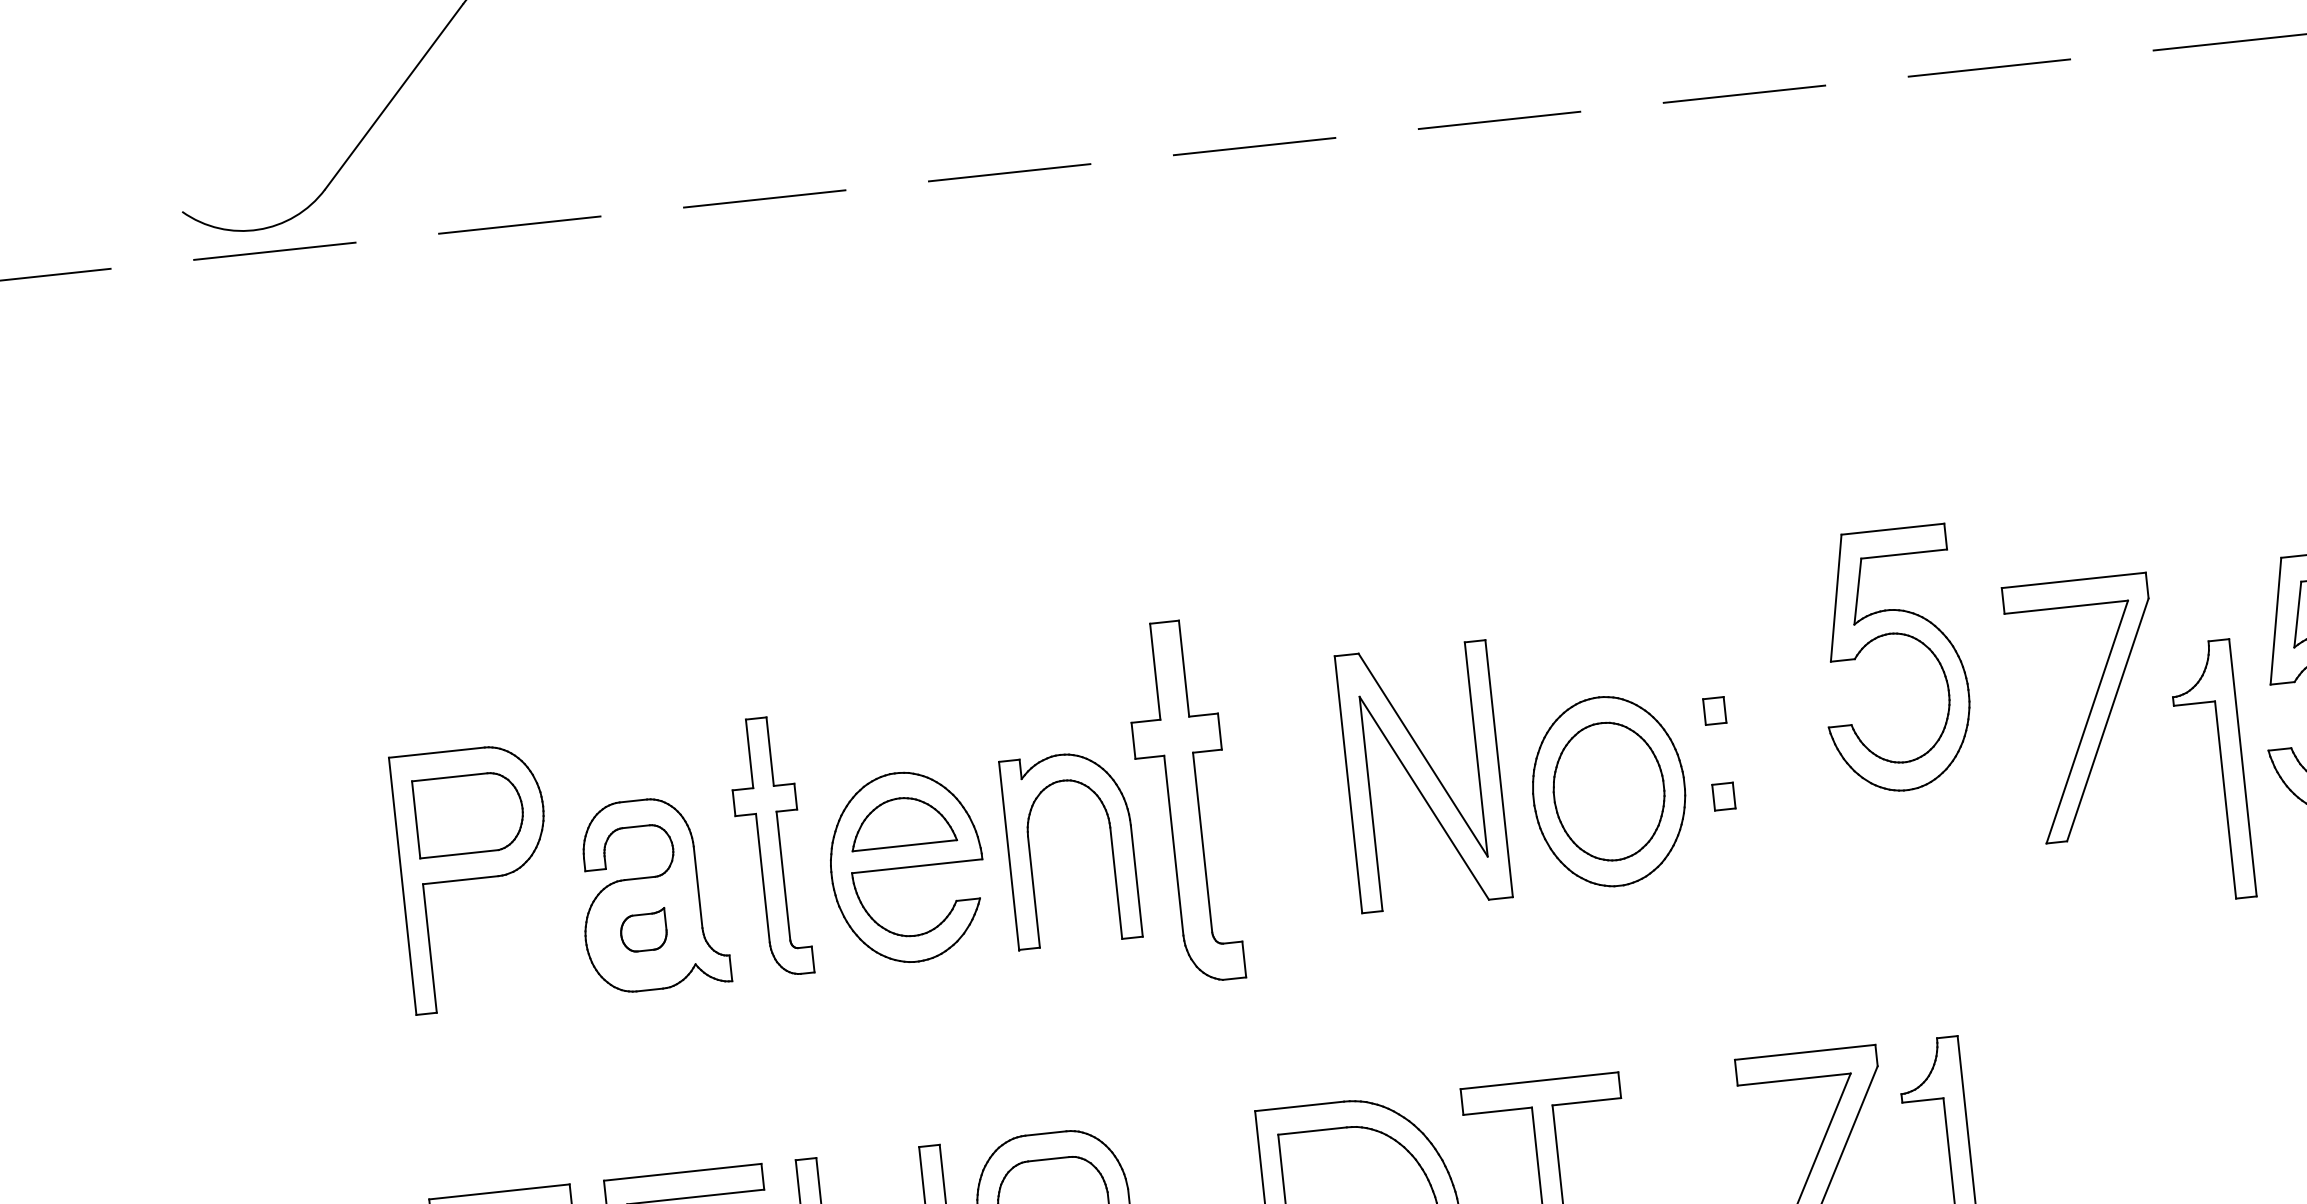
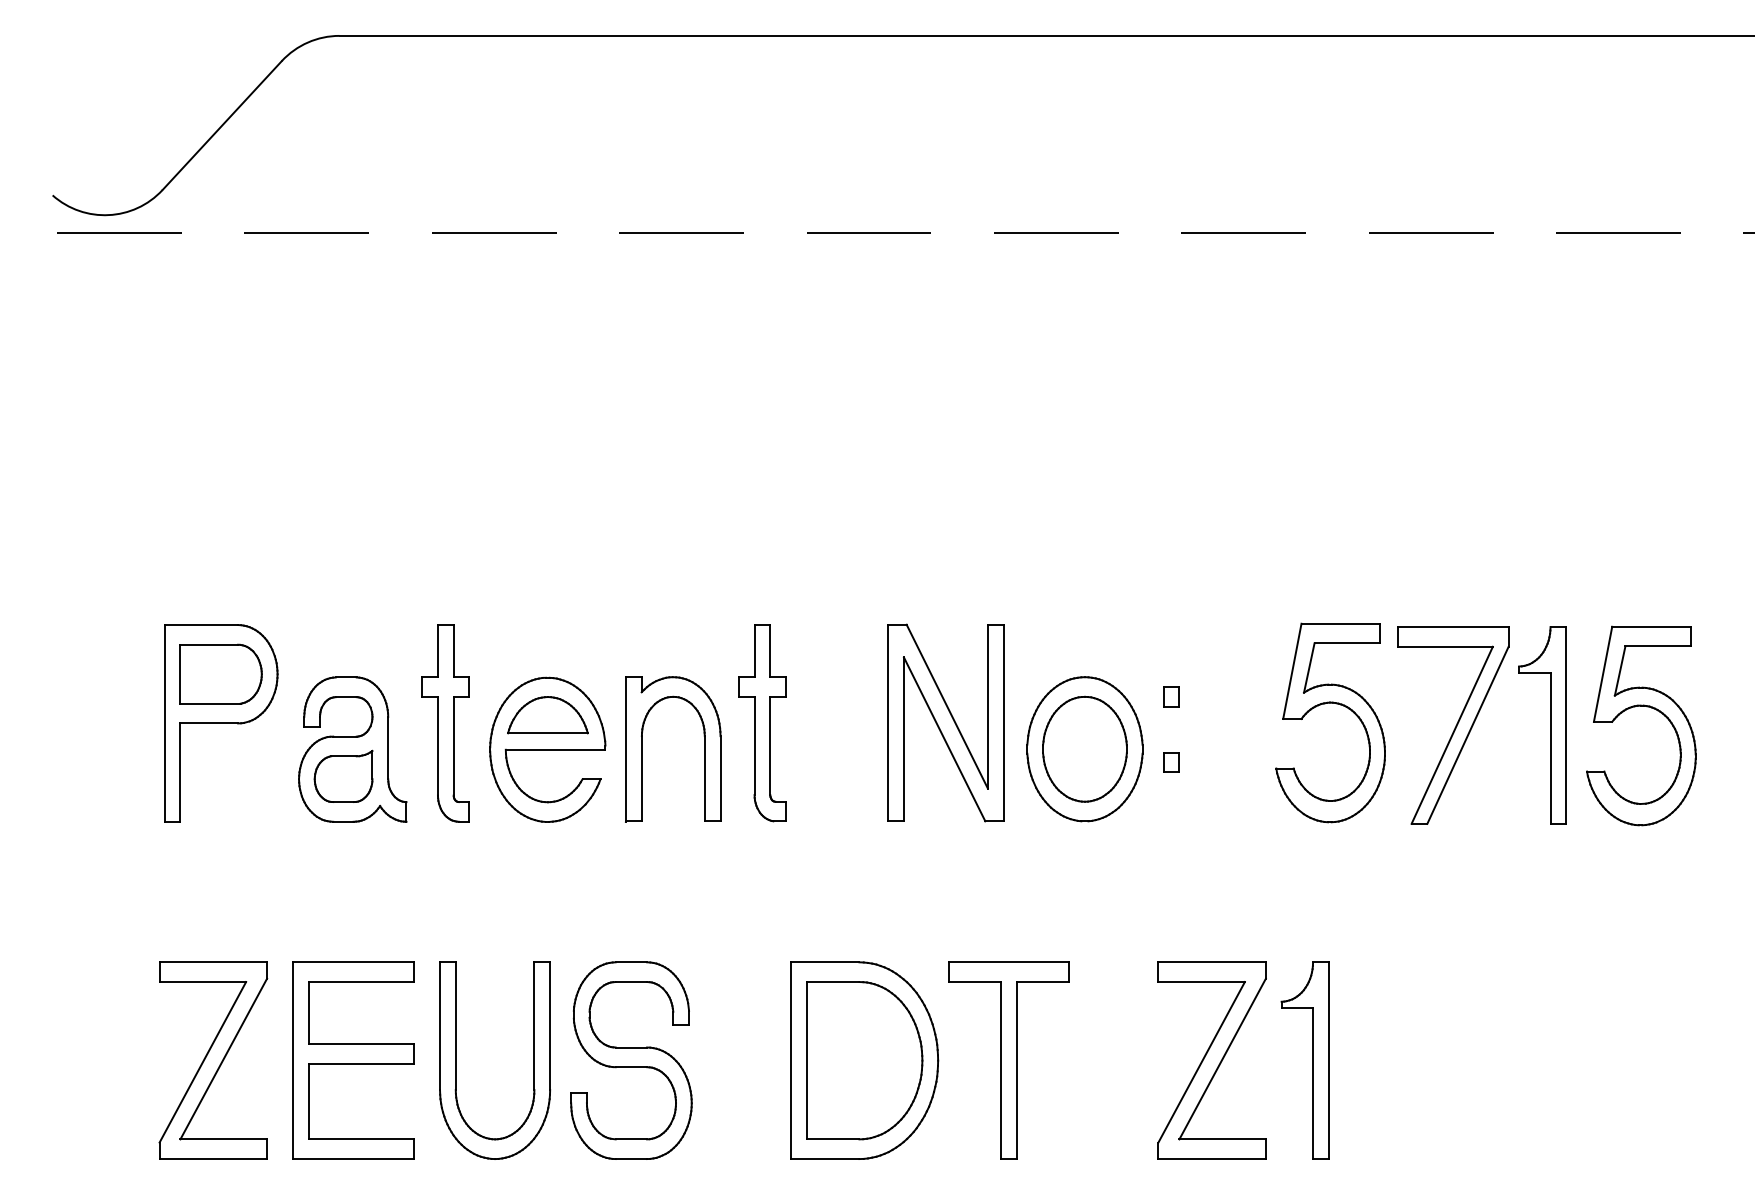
part: (1884, 636) -> (1325, 704), moved
part: (2222, 770) -> (1550, 725), moved
part: (1183, 802) -> (762, 723), size x0.71
part: (643, 929) -> (343, 775), size x1.67

